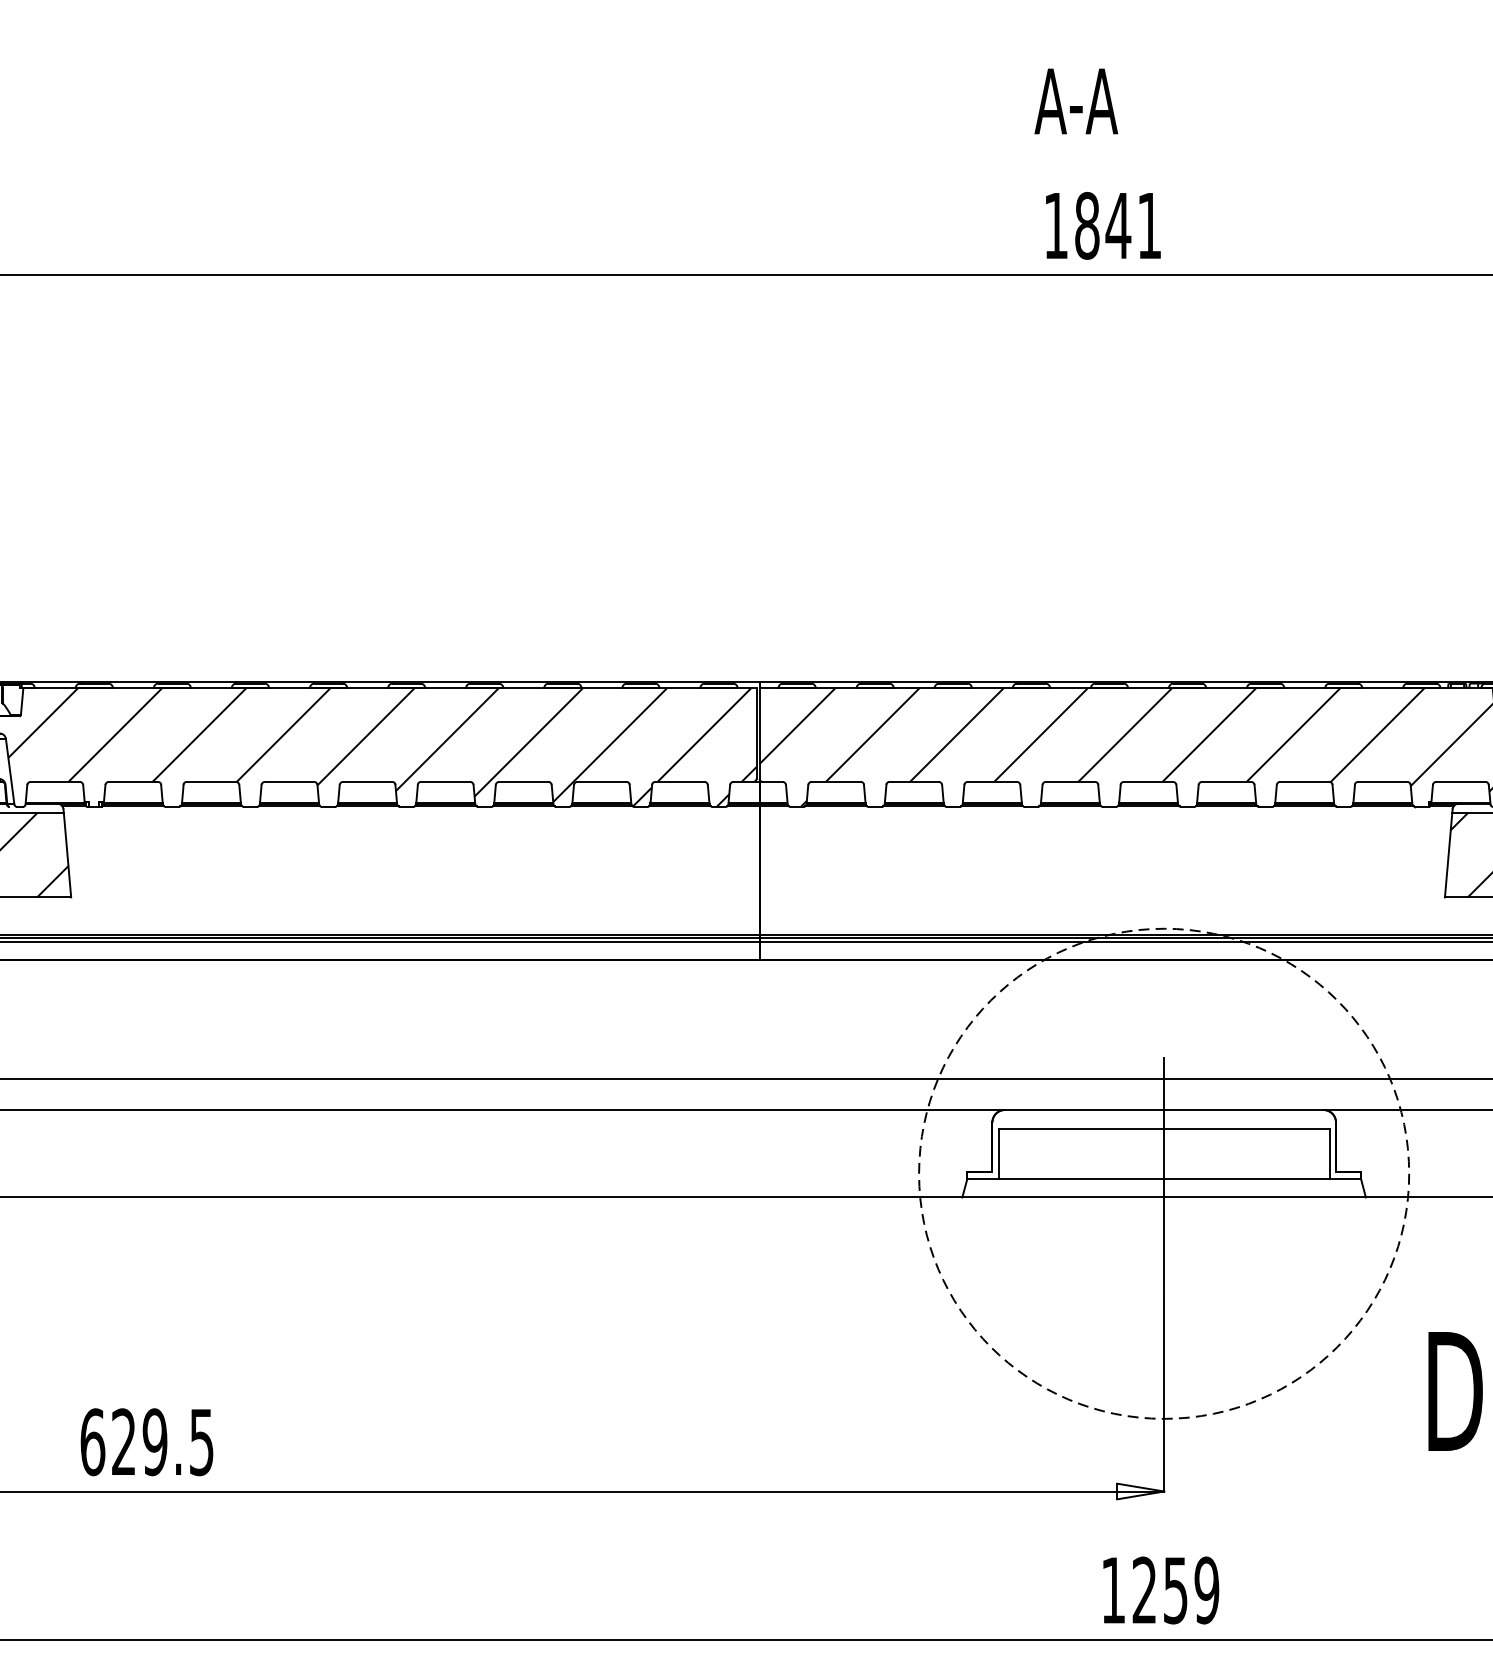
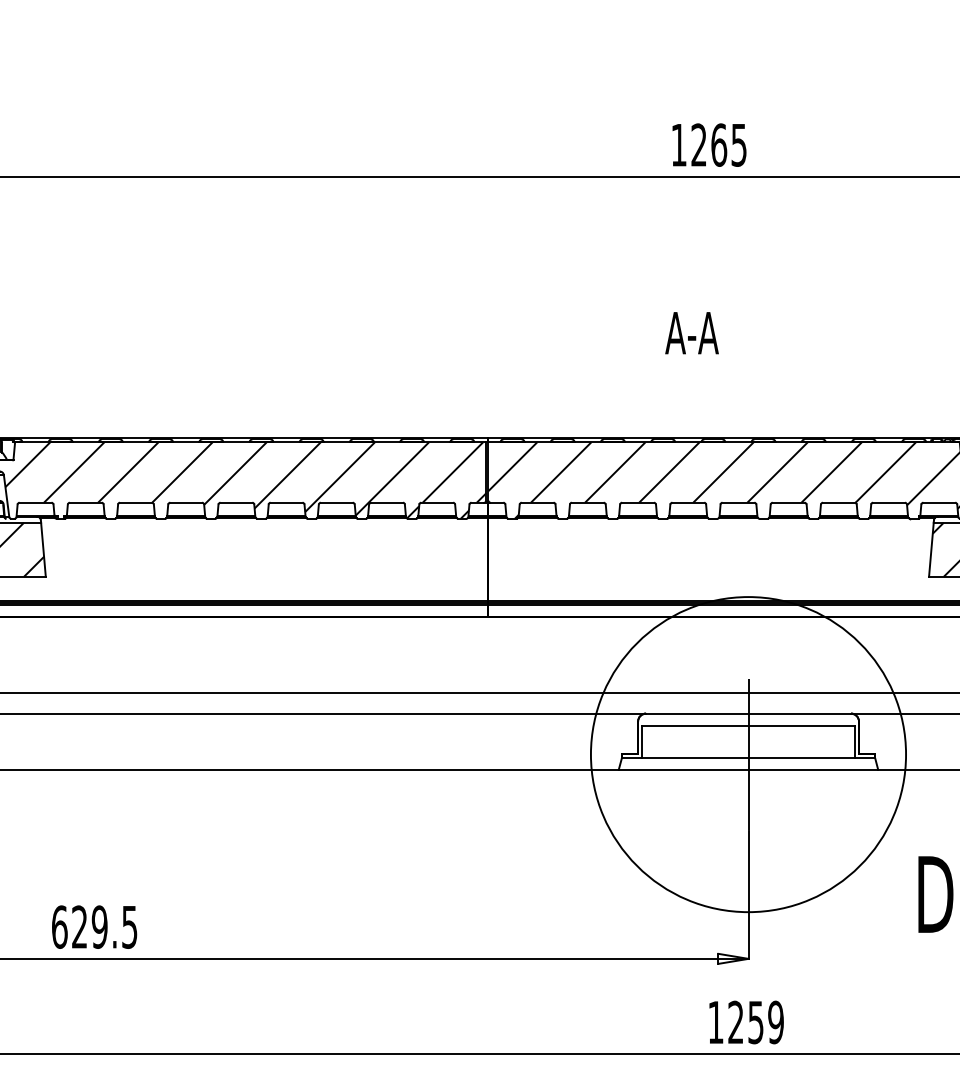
text: (1075, 101) -> (691, 333), moved
text: (1117, 224) -> (718, 144), 1841 -> 1265
circle: (1164, 1173) -> (748, 754), dashed -> solid

